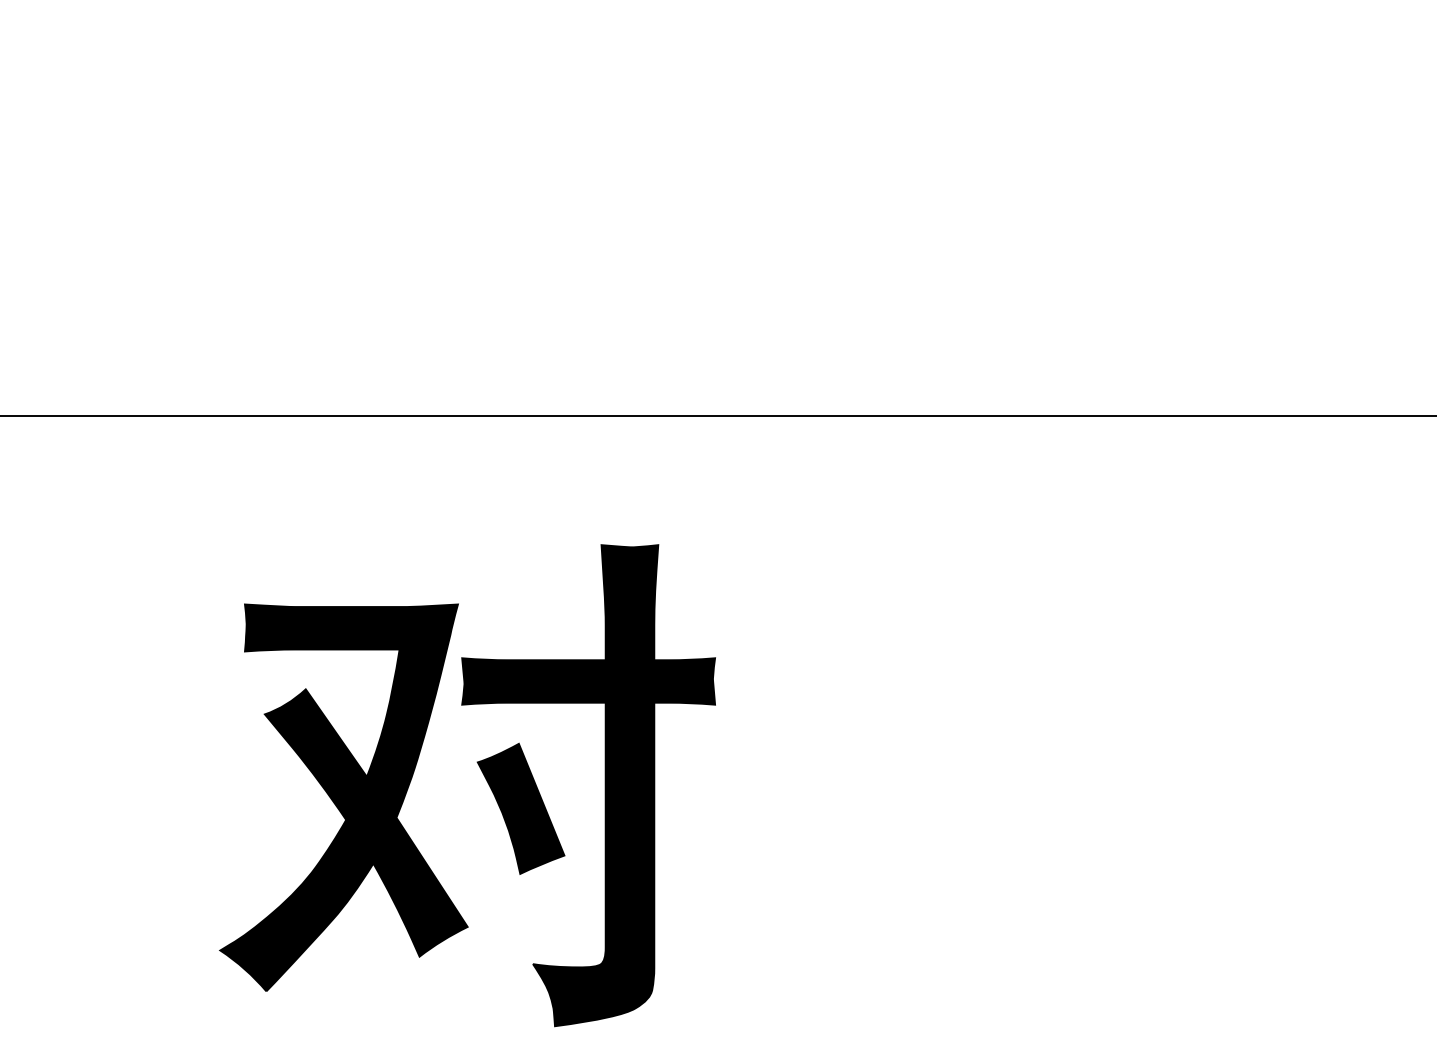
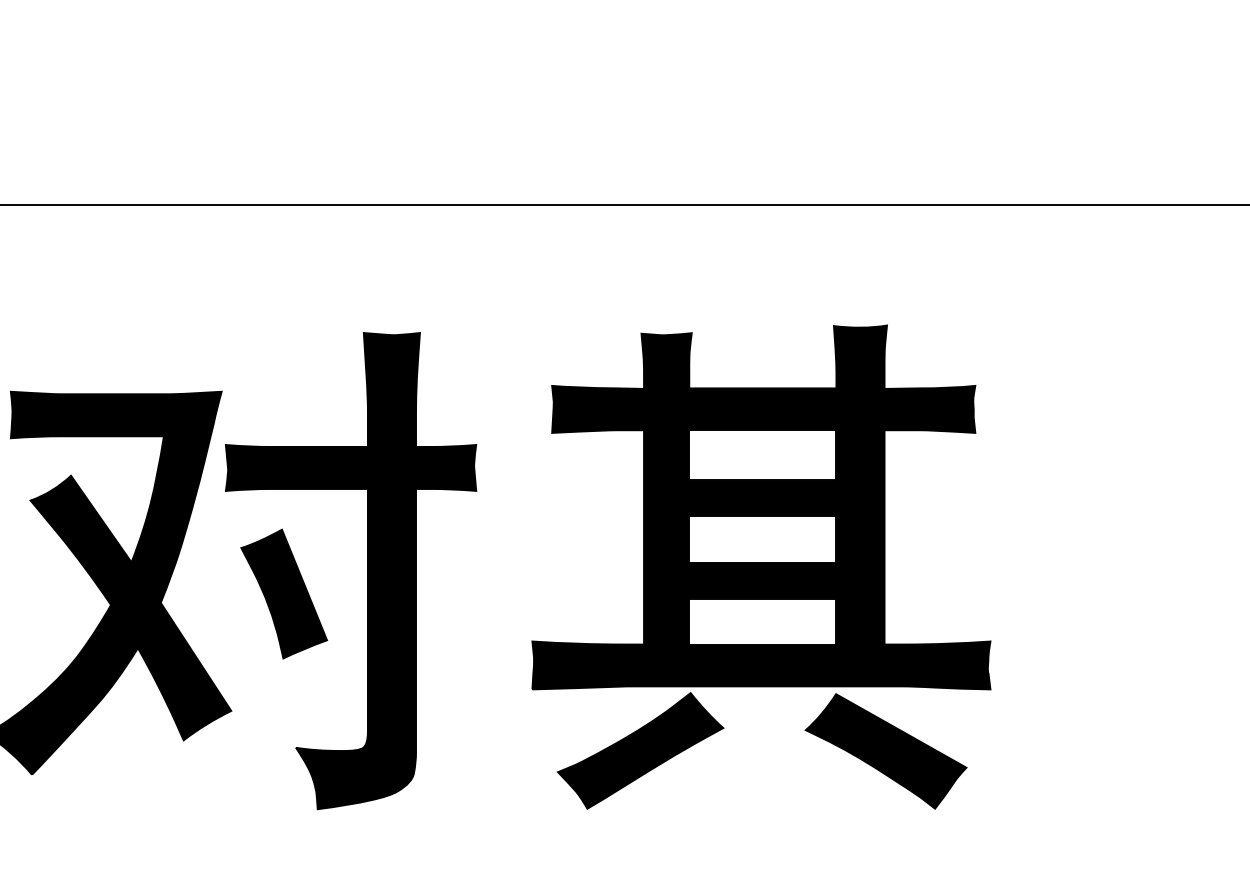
part: (1003, 781) -> (761, 566), added

